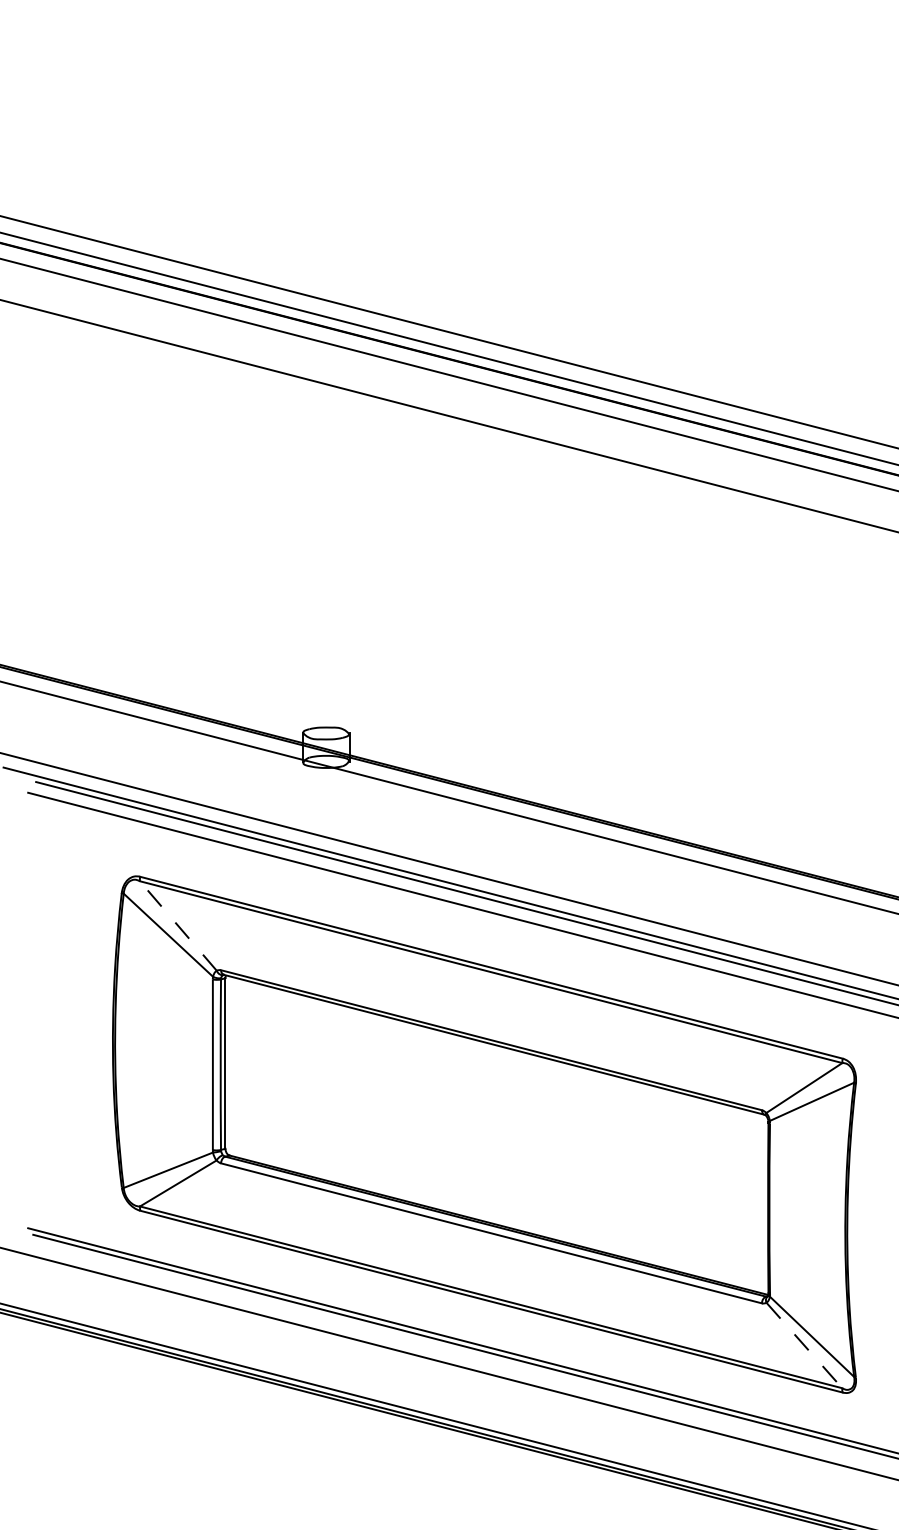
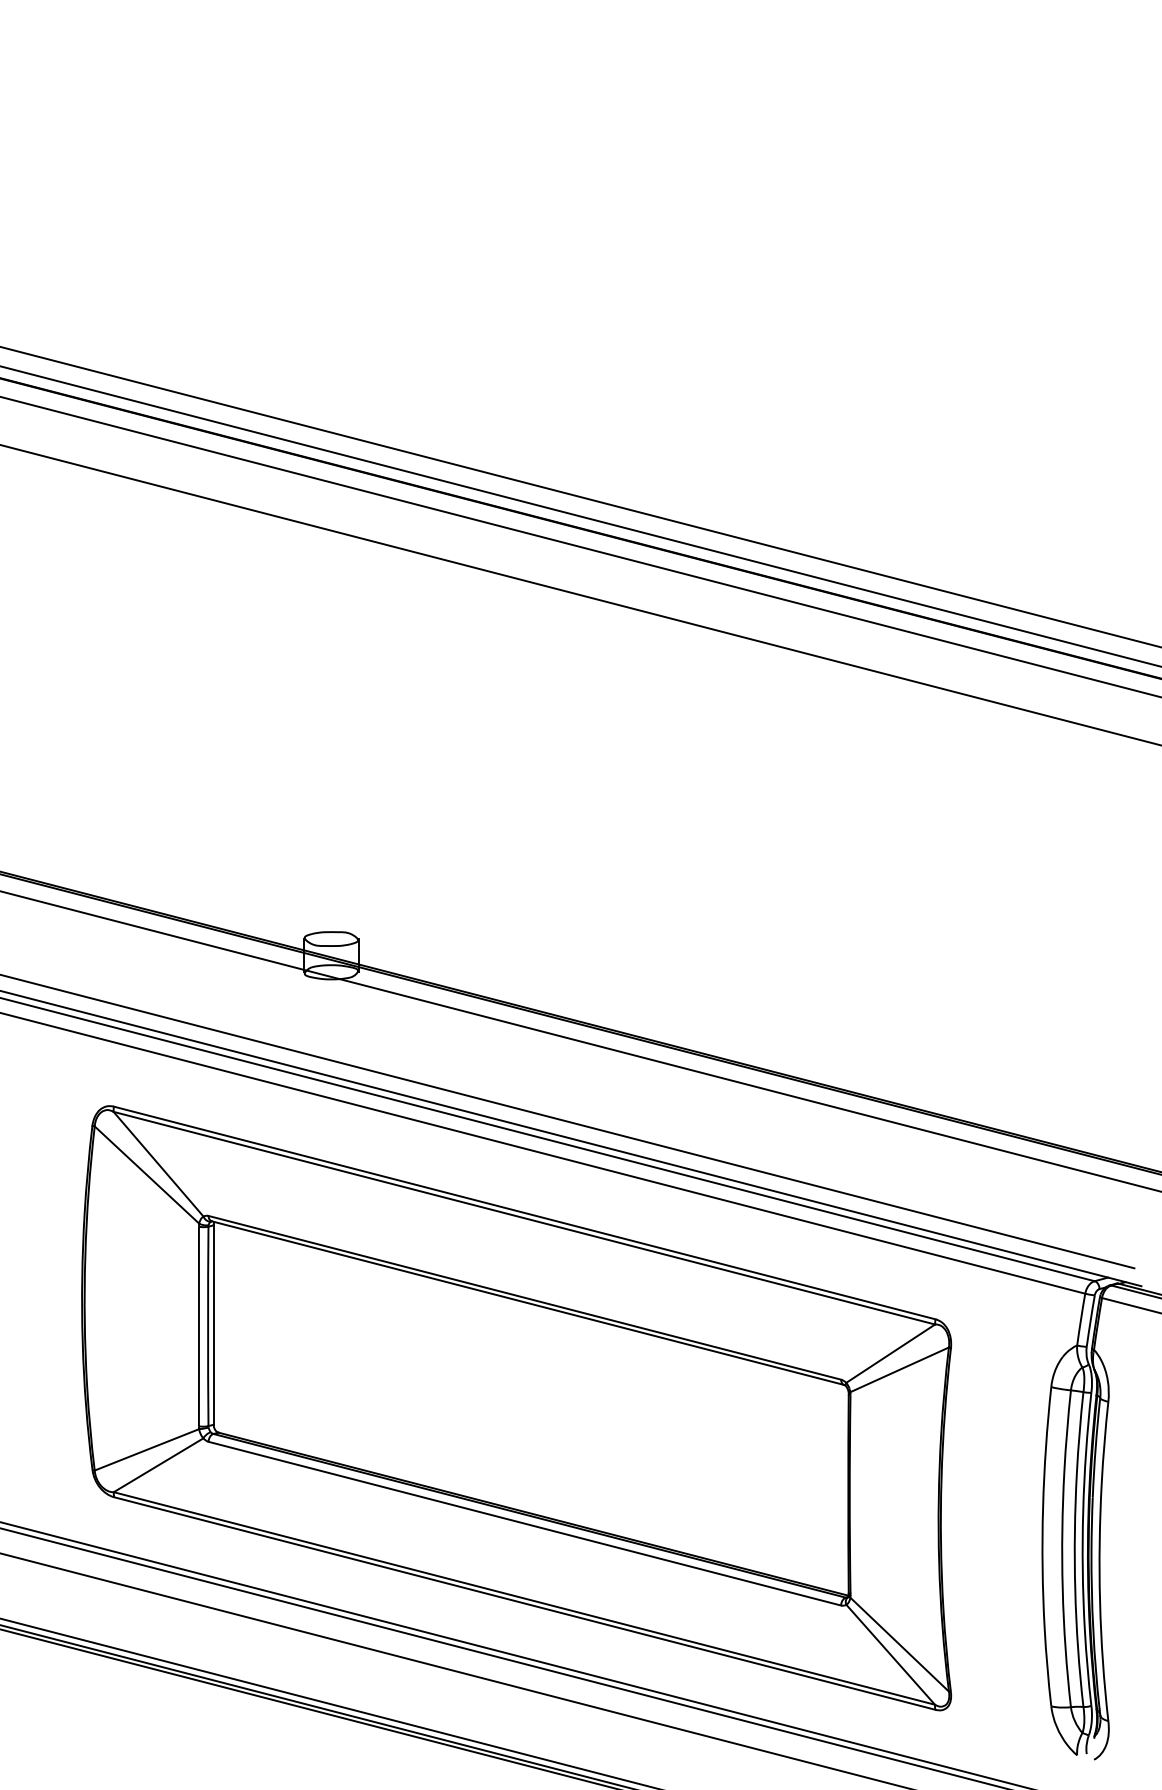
line: (178, 925) -> (158, 1163), dashed -> solid
line: (804, 1345) -> (890, 1654), dashed -> solid

